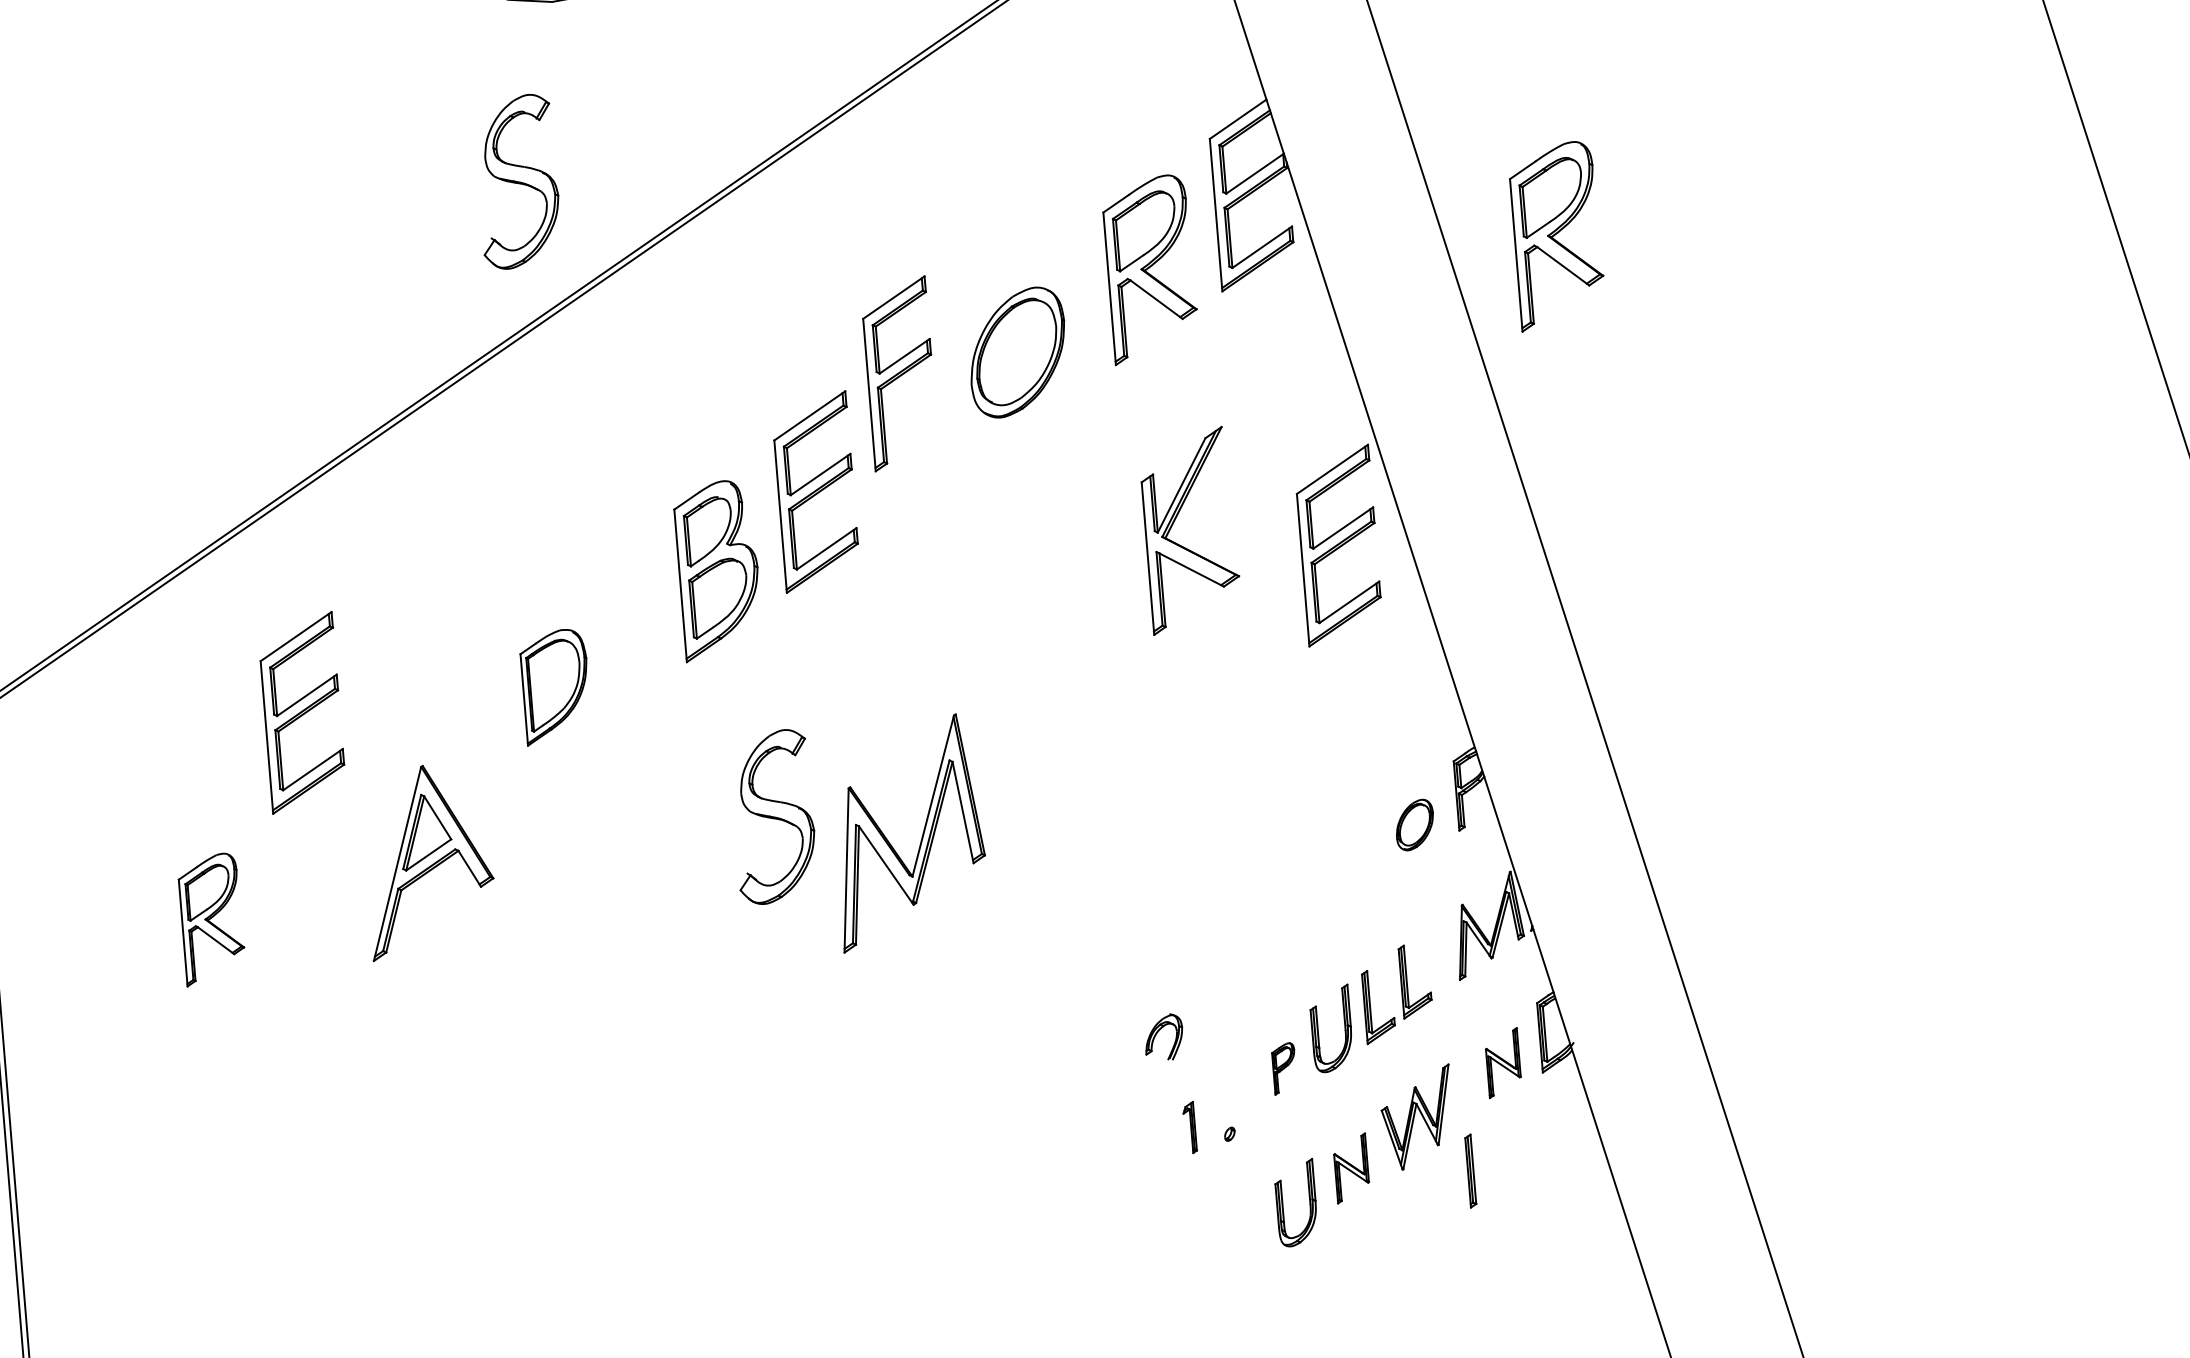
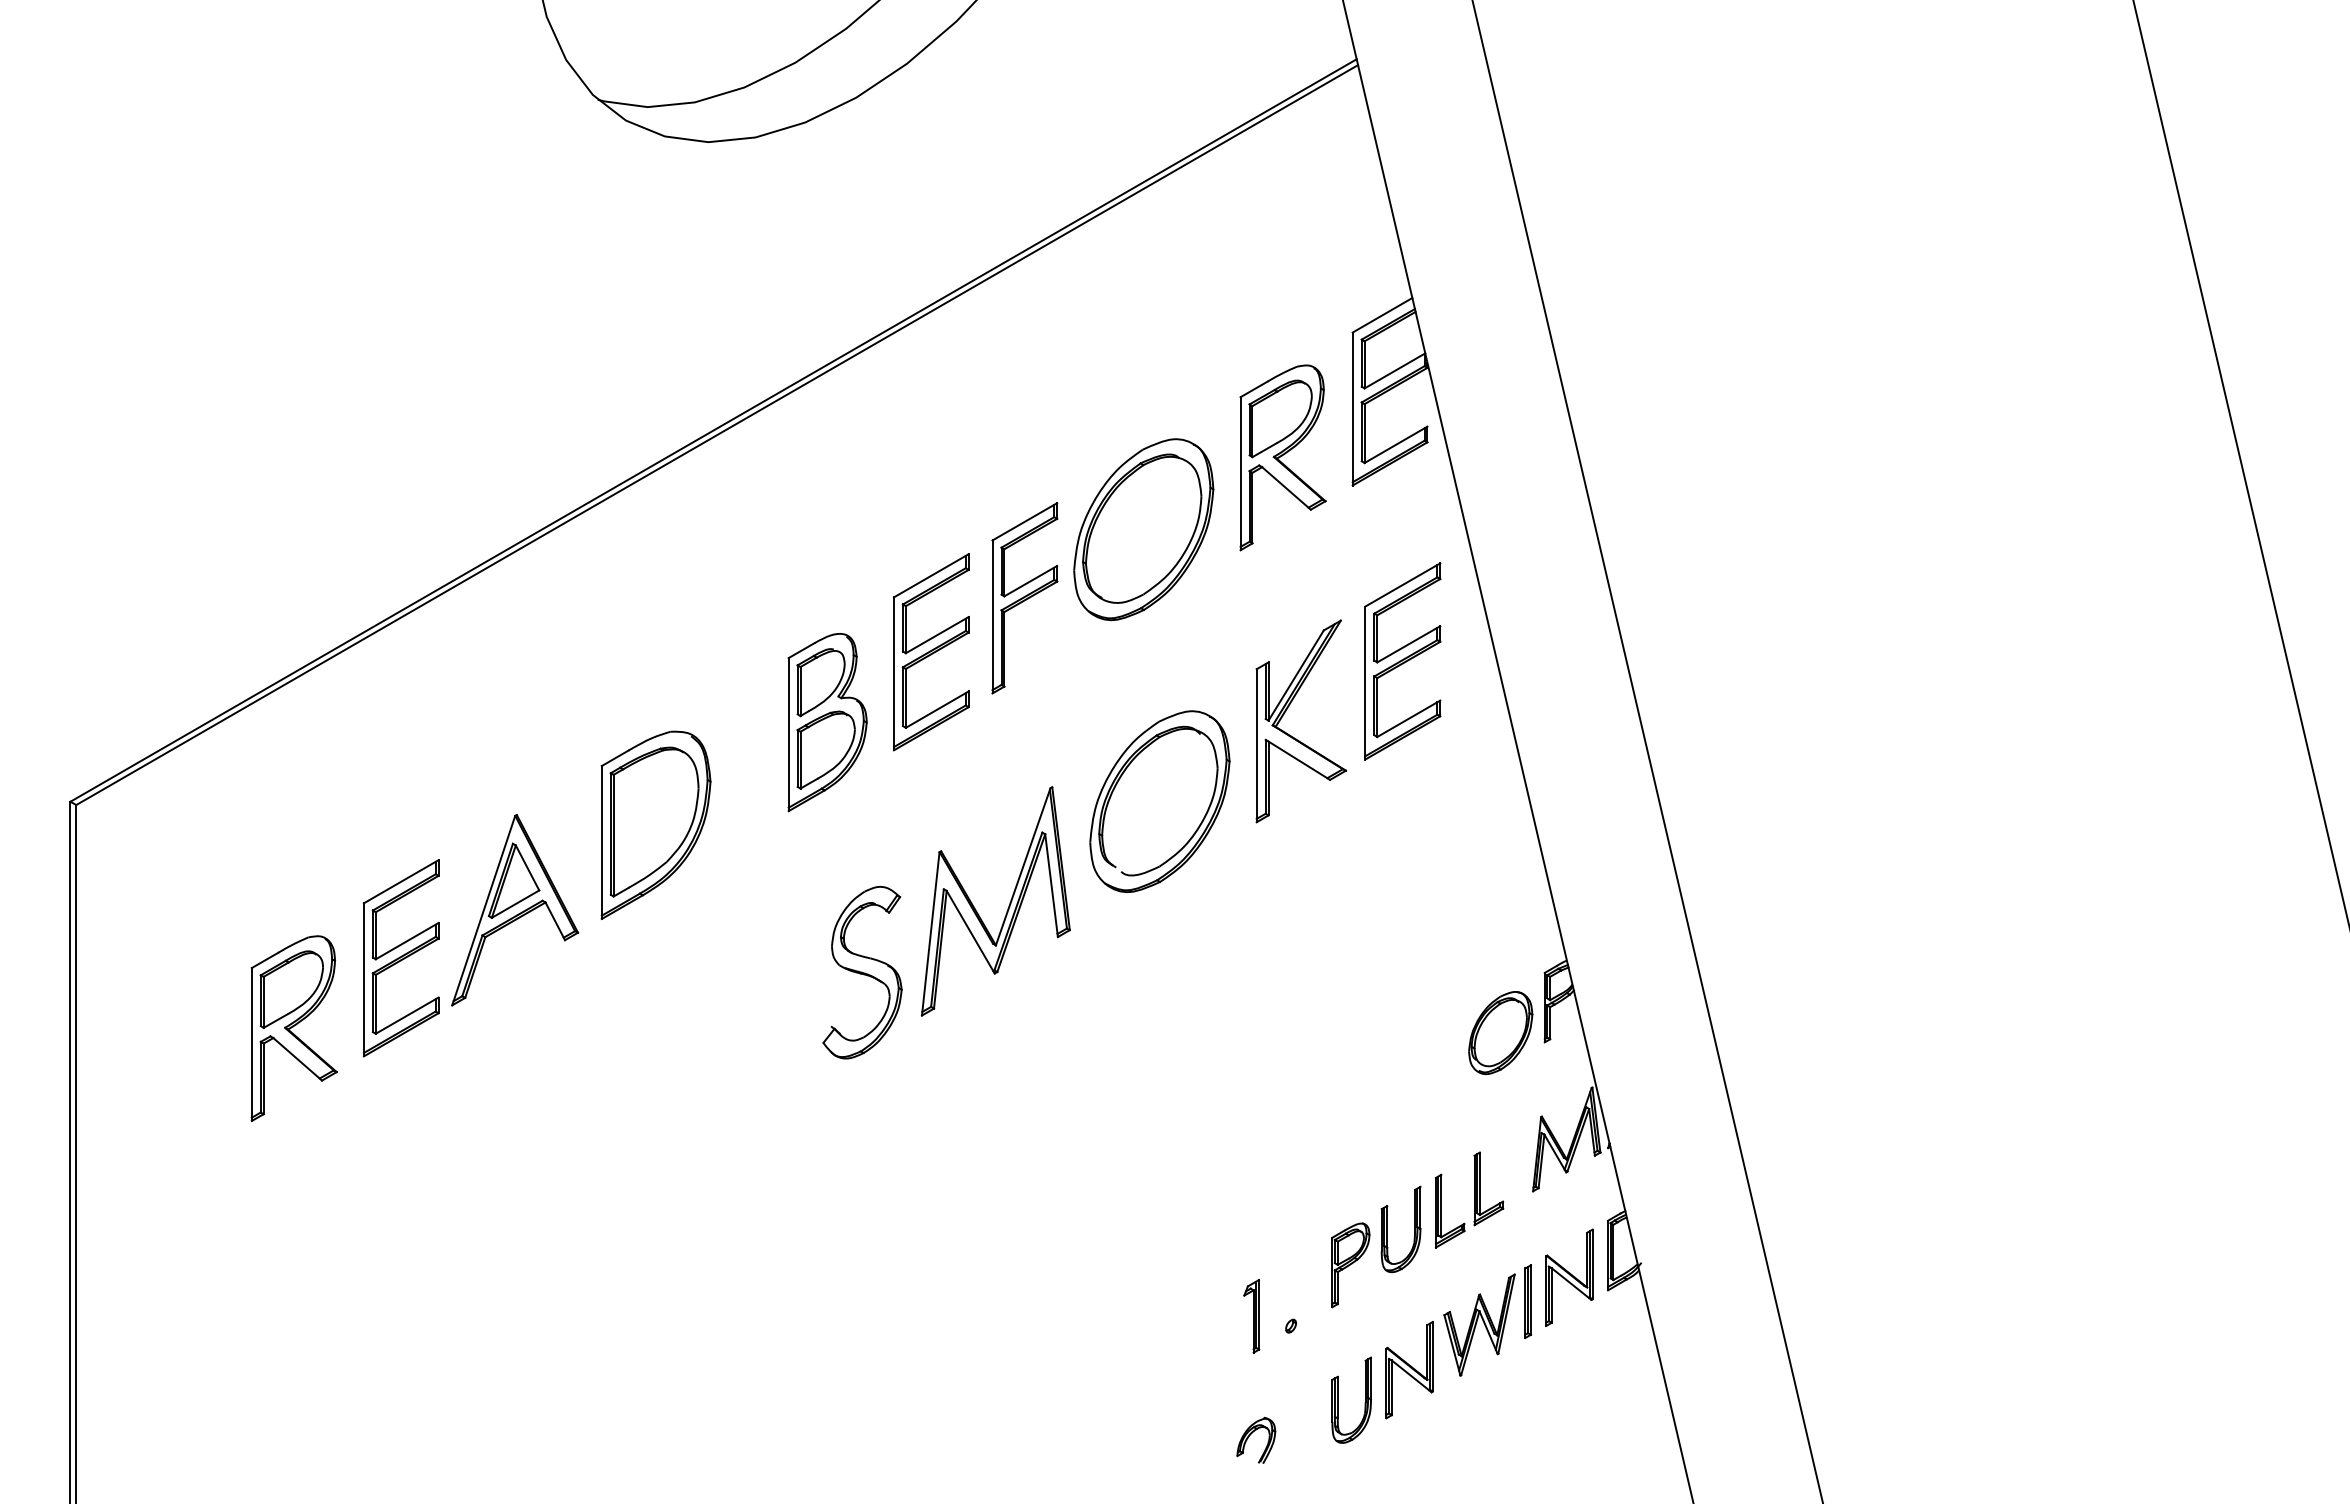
part: (517, 181) -> (659, 318), removed
part: (1556, 235) -> (1690, 457), removed
part: (1017, 352) -> (1143, 529), size x1.43
part: (899, 374) -> (1024, 598), moved
part: (1338, 545) -> (1402, 661), moved
part: (1055, 622) -> (1159, 801), added
part: (555, 686) -> (655, 824), size x1.67
part: (301, 713) -> (400, 958), moved
part: (1414, 825) -> (1500, 1033), size x1.67
part: (921, 835) -> (1008, 905), moved
part: (429, 861) -> (515, 910), moved
part: (211, 919) -> (293, 1028), size x1.43
part: (1158, 1032) -> (1251, 1434), moved
part: (1503, 1062) -> (1569, 1277), size x1.43
part: (1284, 1068) -> (1350, 1265), size x1.67
part: (1189, 1127) -> (1251, 1316), size x1.43
part: (1351, 1168) -> (1409, 1370), size x1.43
part: (1470, 1171) -> (1527, 1301), moved

